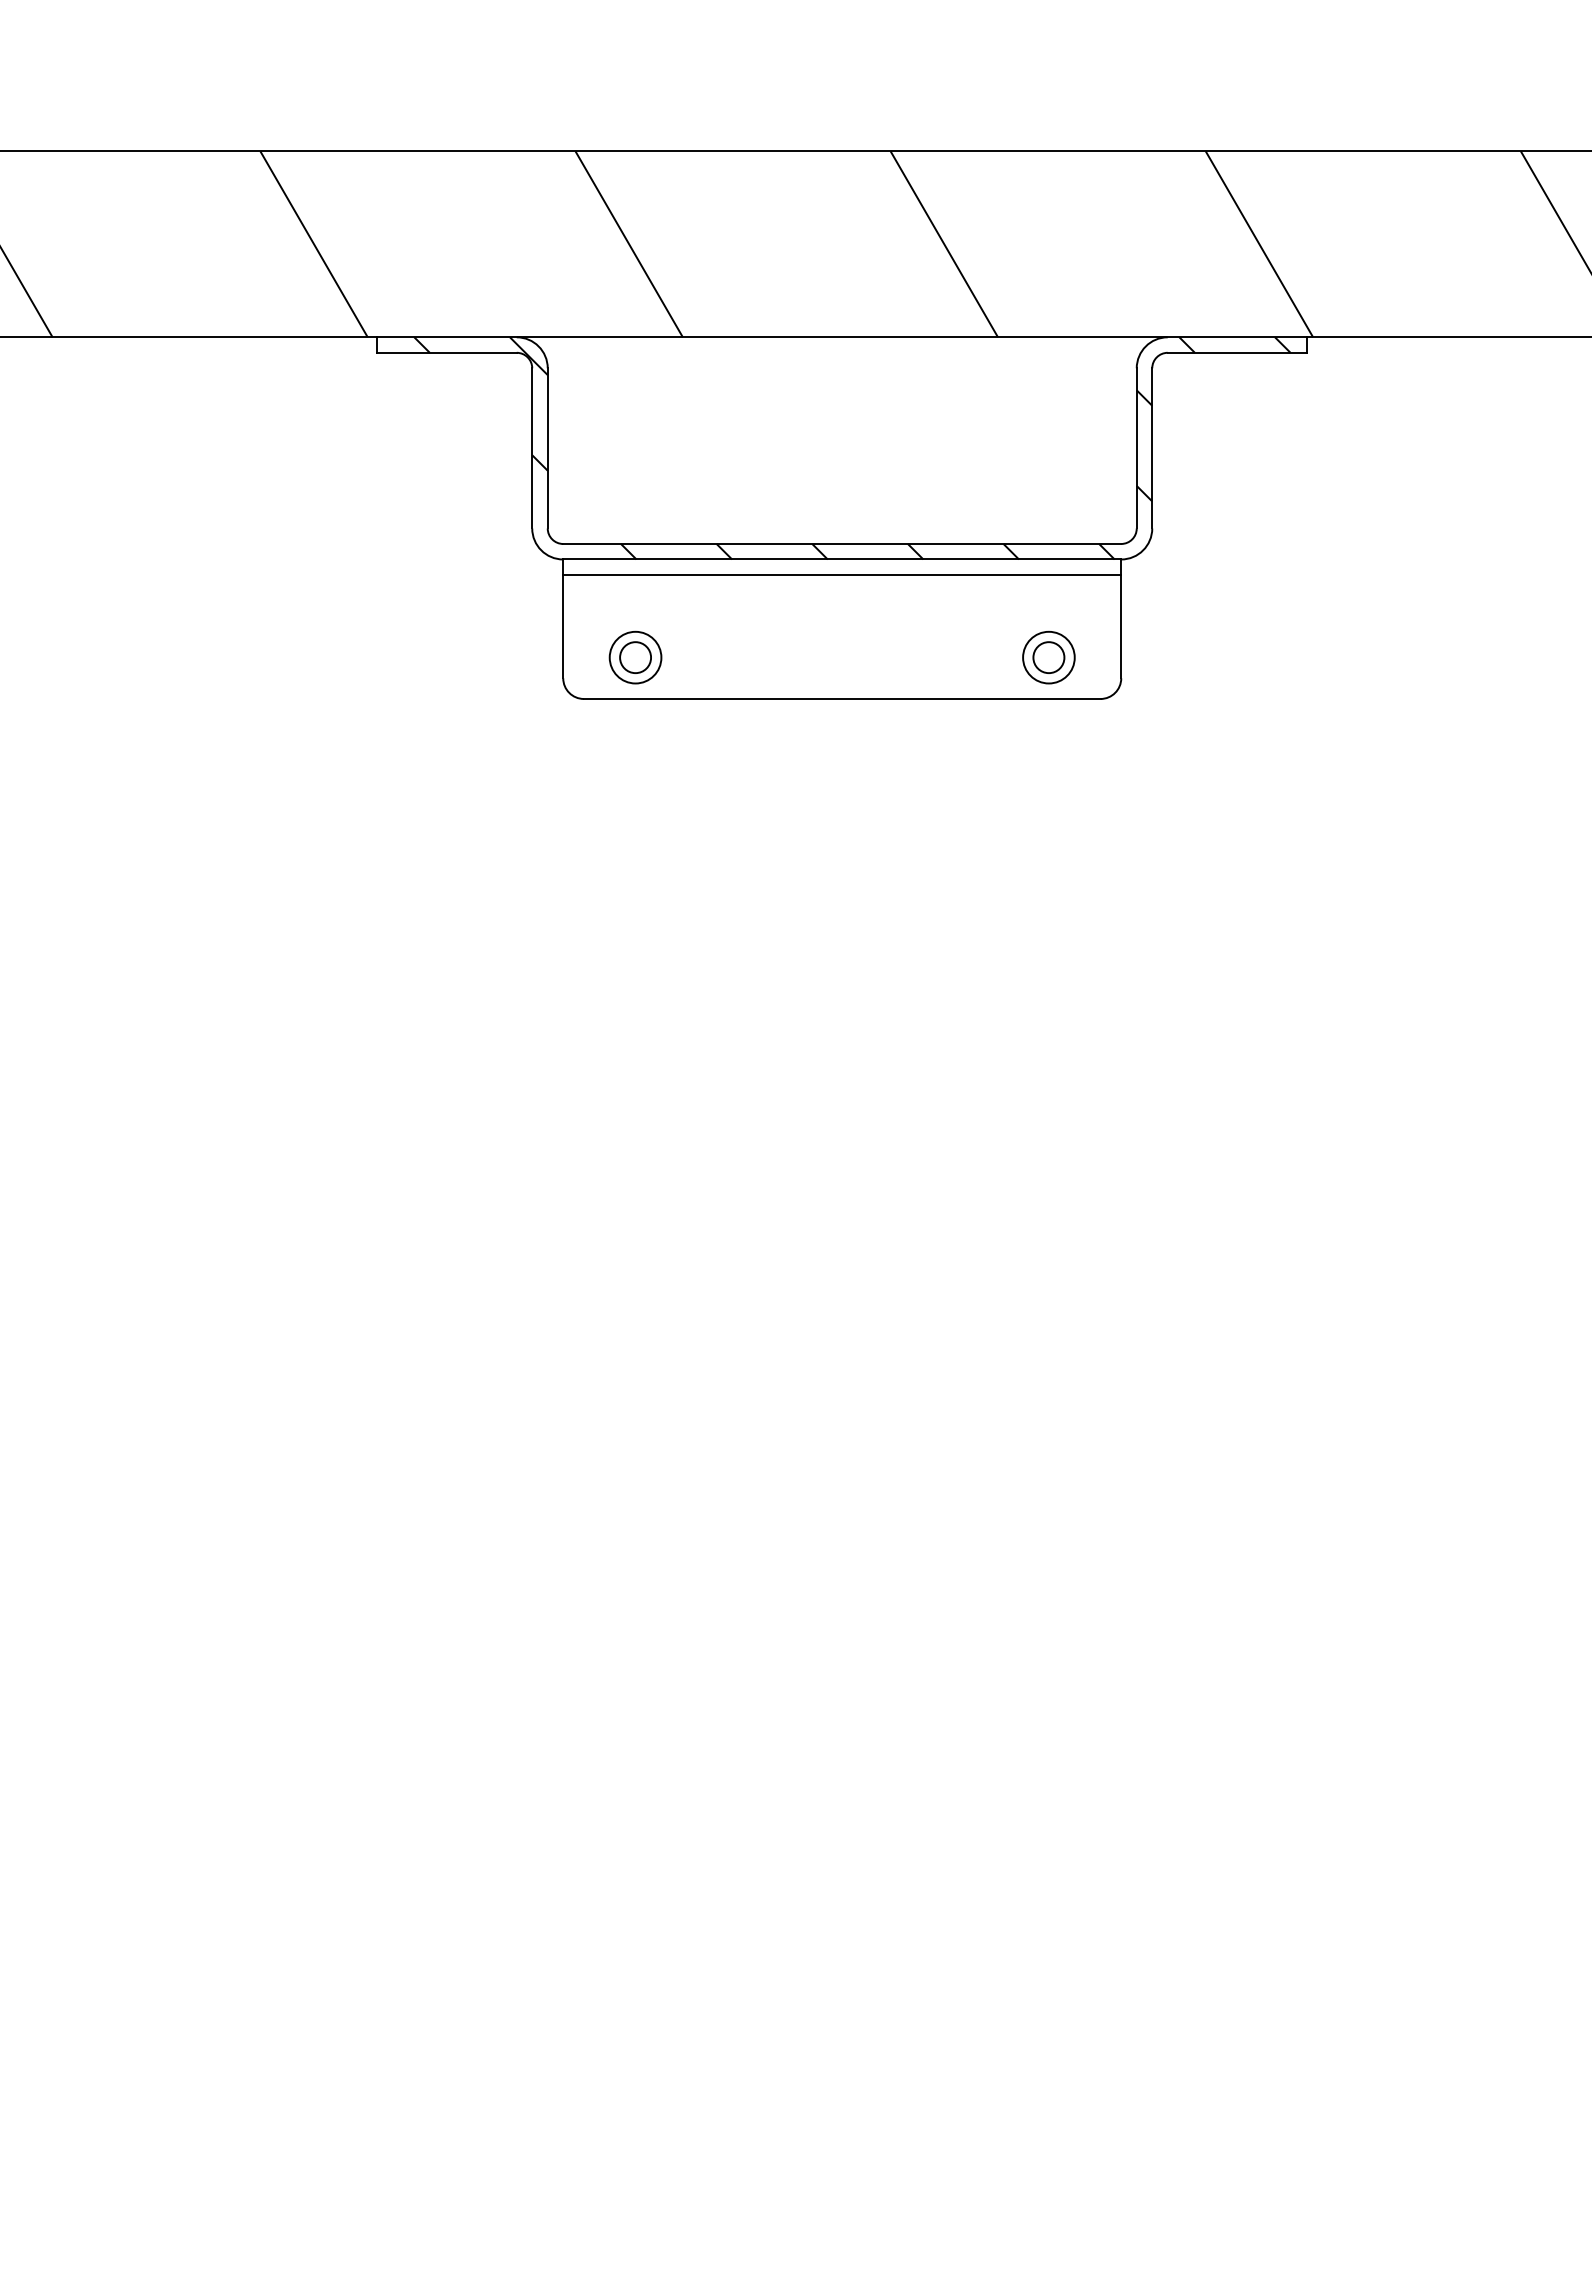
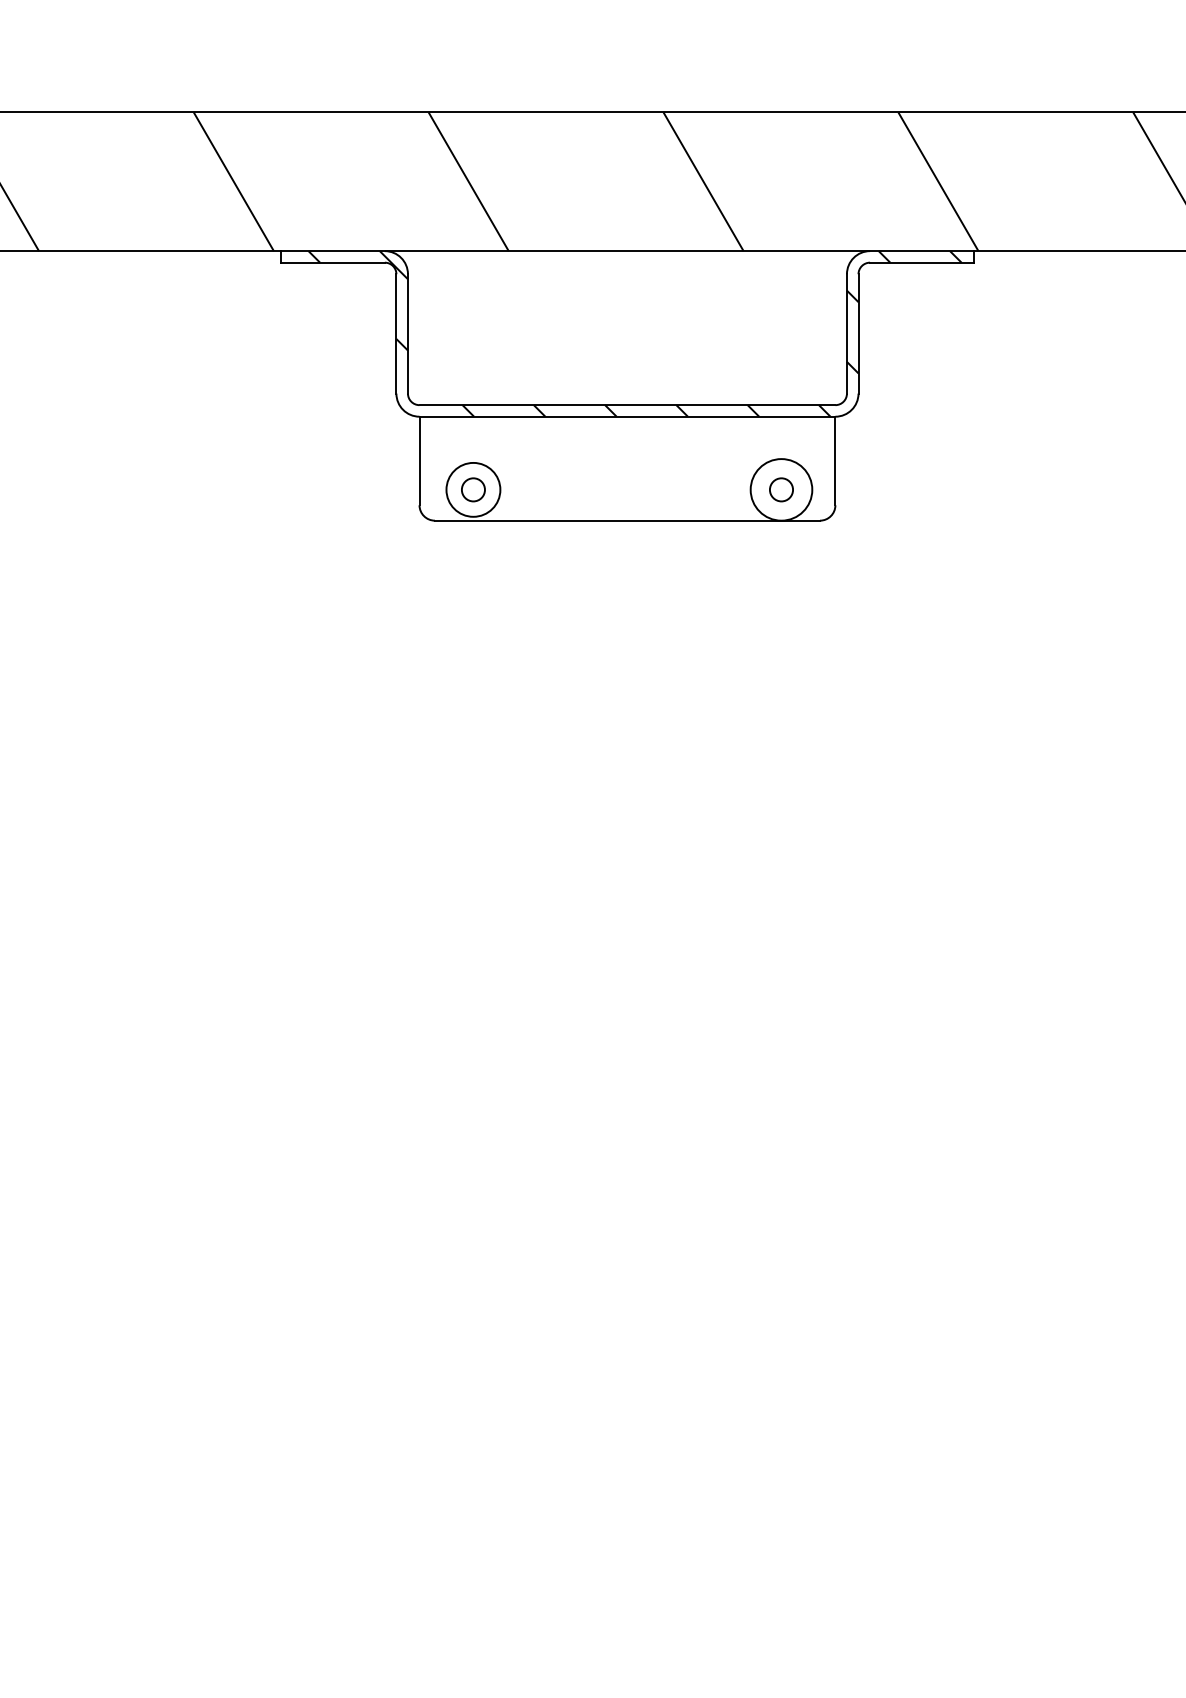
line: (842, 574) -> (627, 427), removed
circle: (635, 657) -> (473, 489), size x1.4
circle: (1048, 657) -> (781, 489), size x1.6

